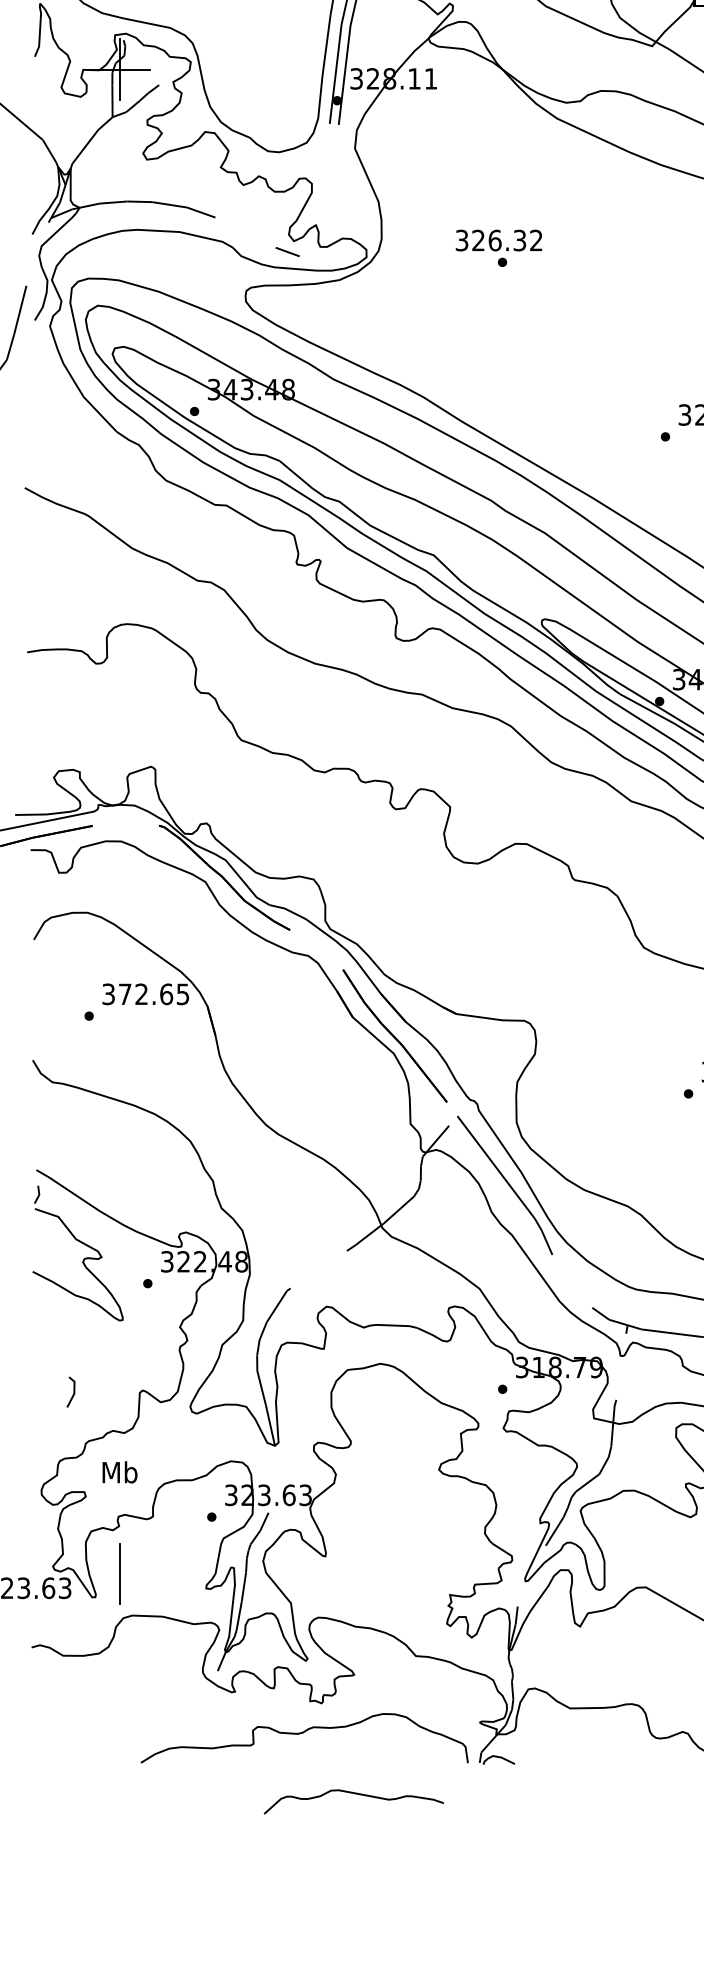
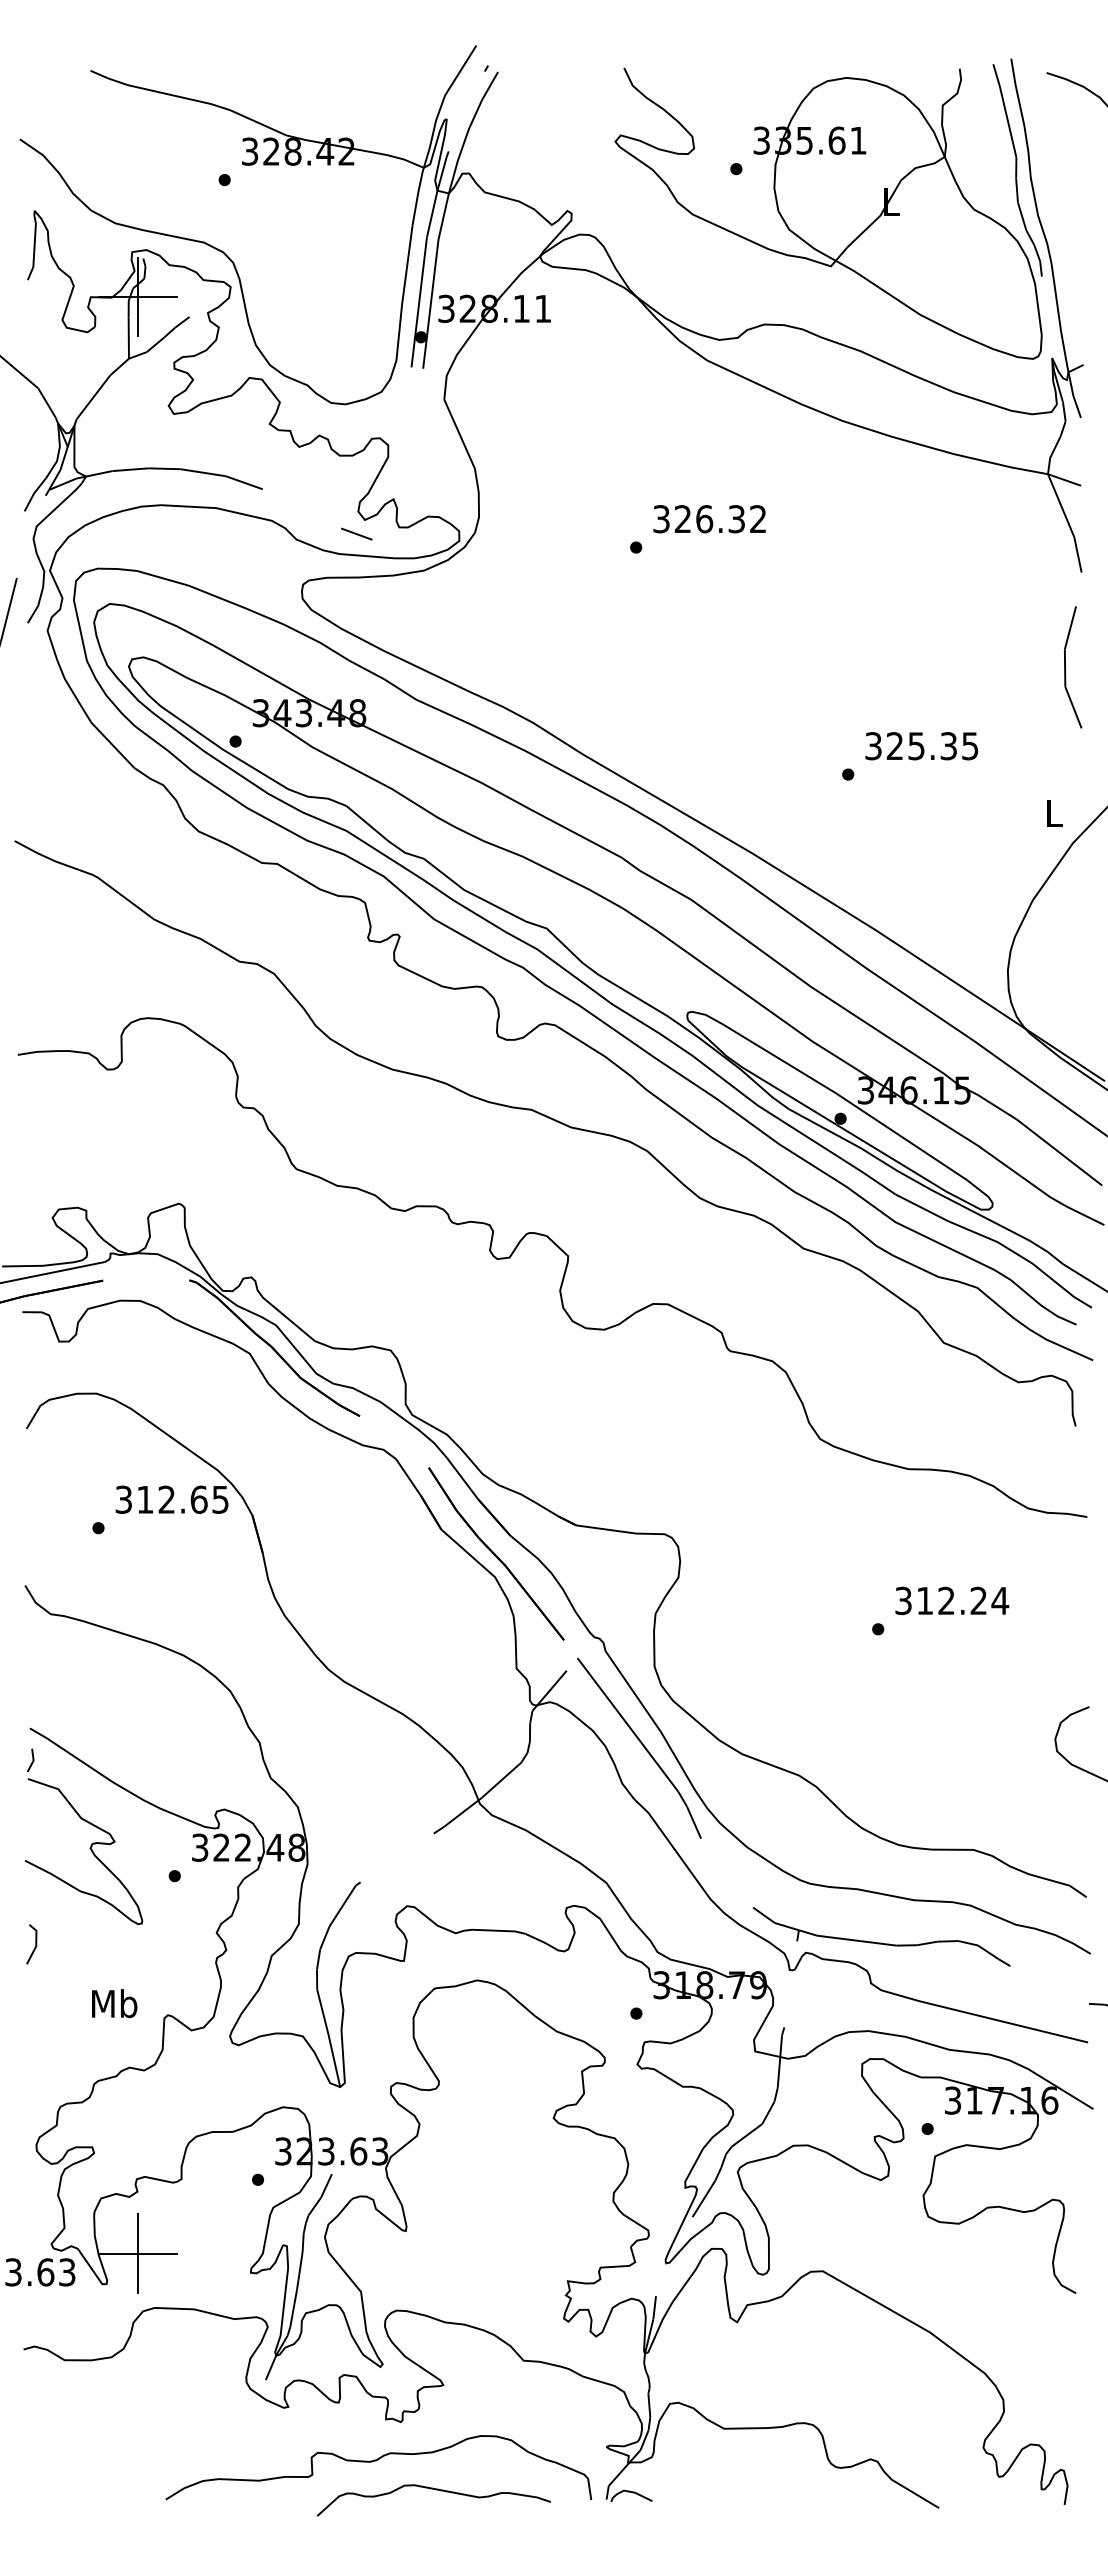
text: (498, 240) -> (709, 519), moved
text: (125, 994) -> (145, 1499), 372.65 -> 312.65
line: (73, 1392) -> (35, 1944), moved
text: (119, 1472) -> (114, 2003), moved
line: (119, 1573) -> (138, 2253), added
curve: (355, 1794) -> (435, 2490), moved

